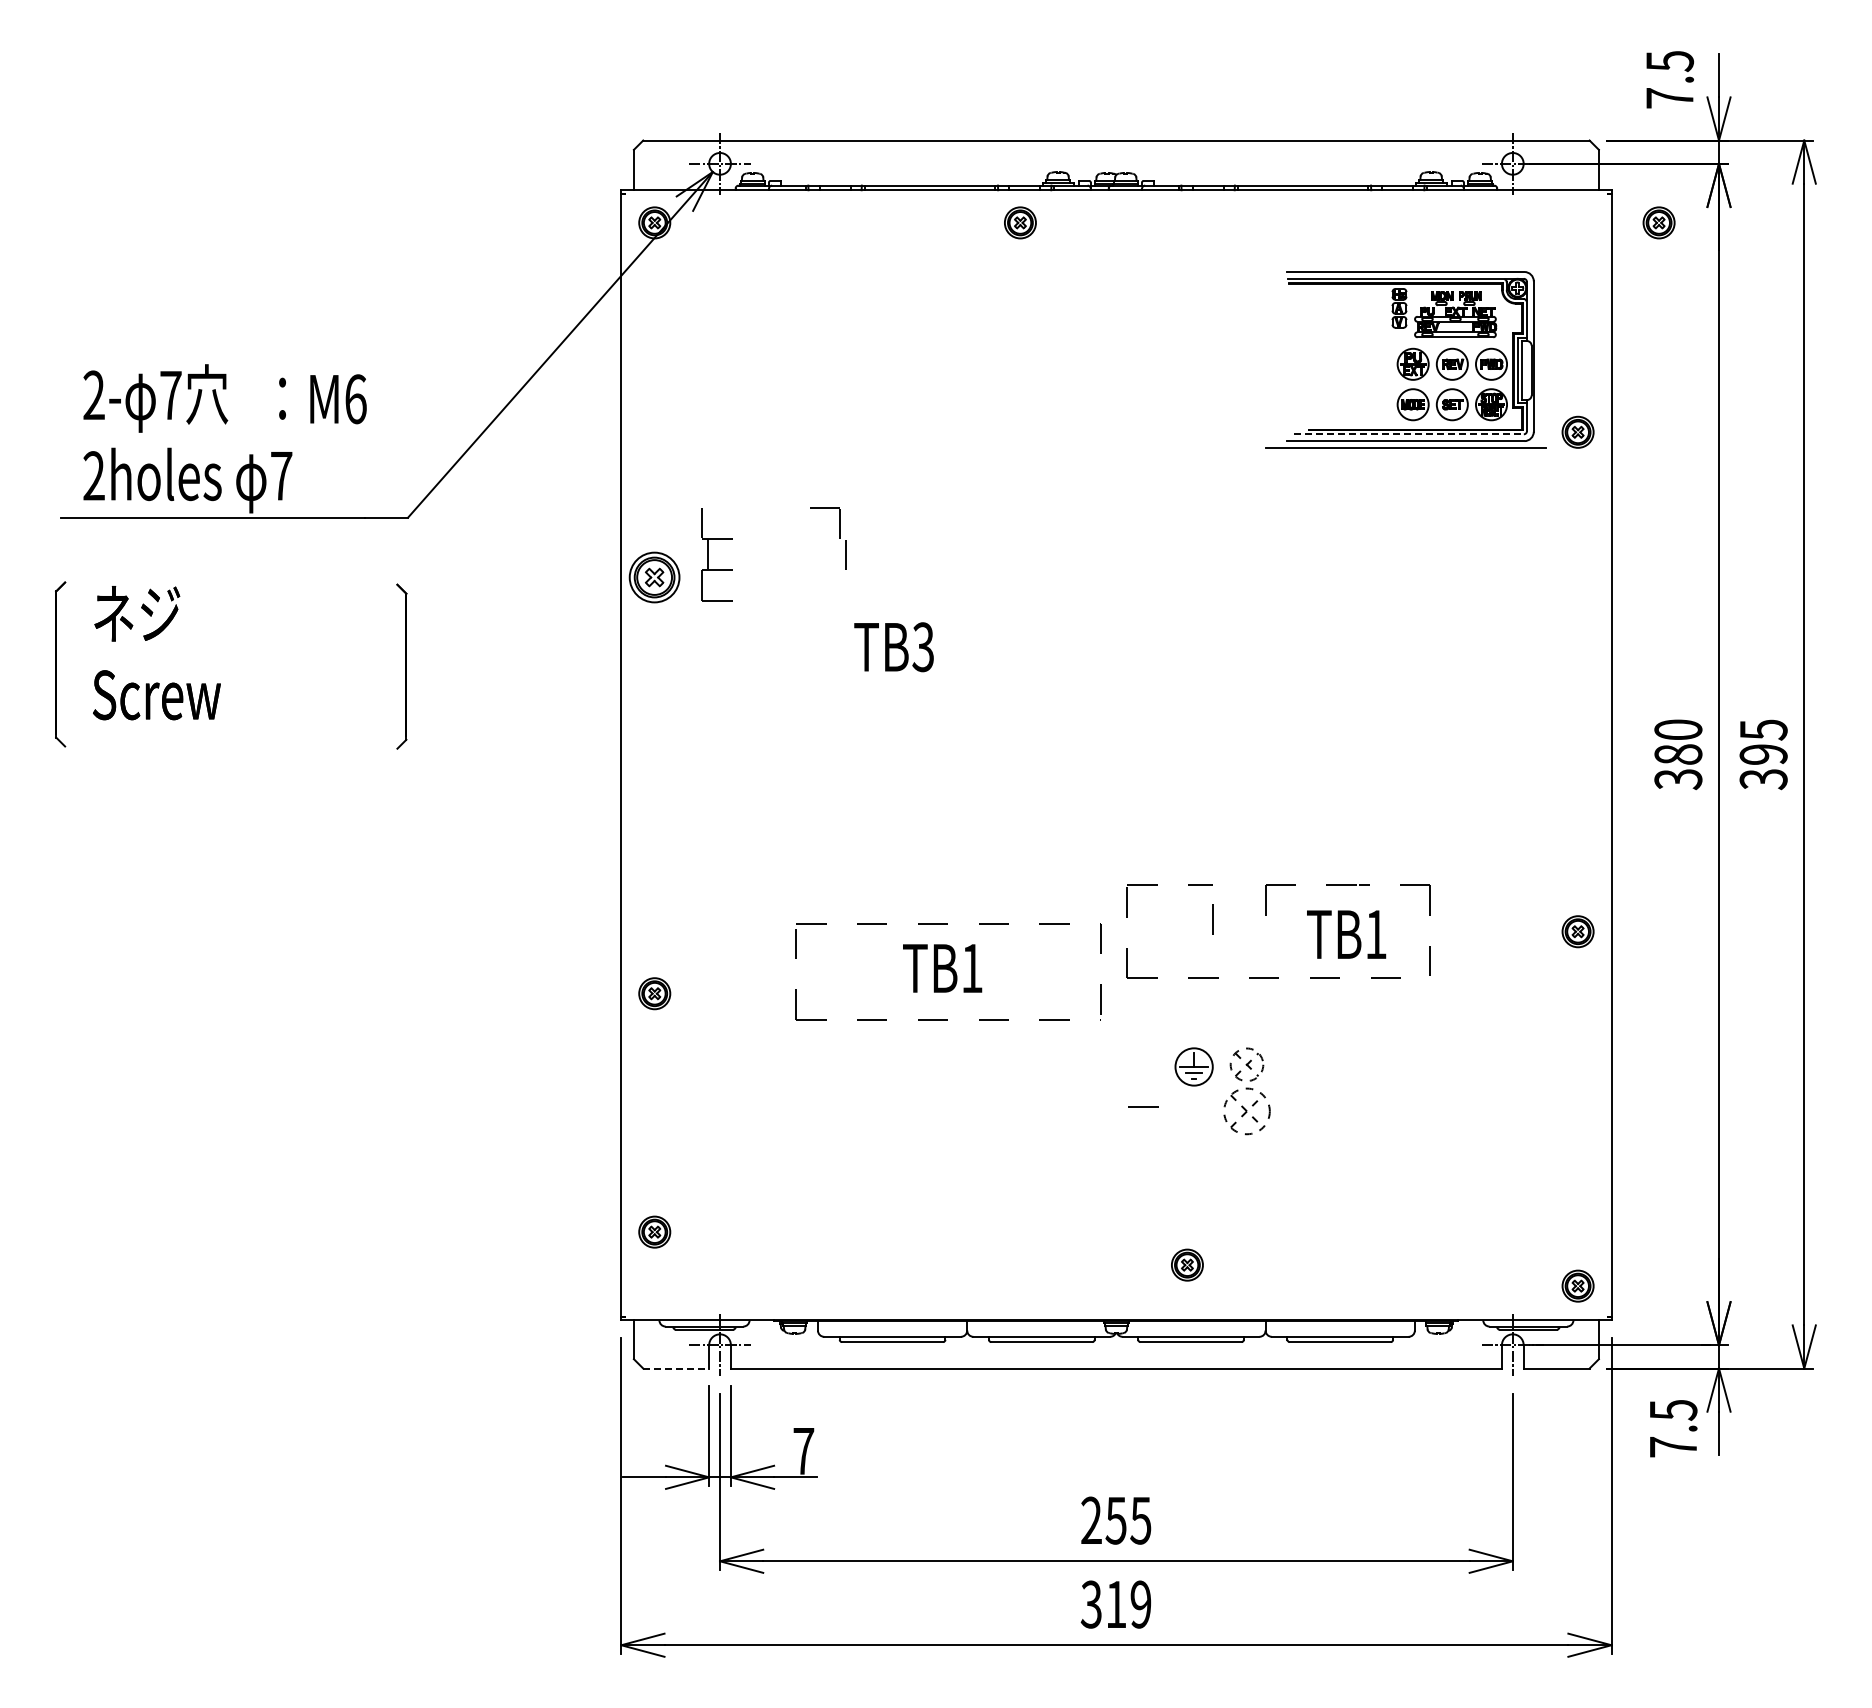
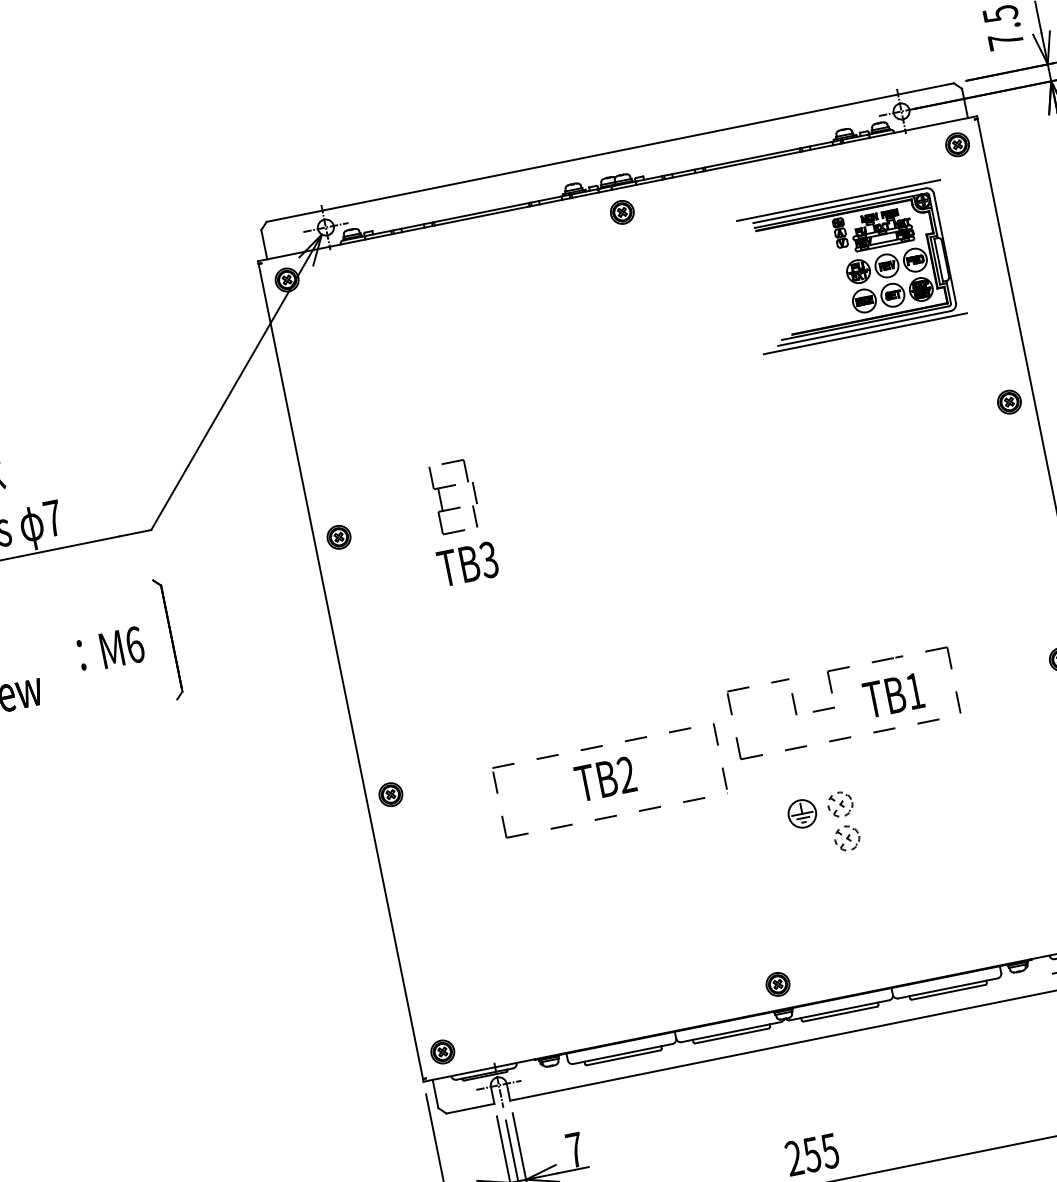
part: (1020, 222) -> (622, 212), moved
part: (1658, 222) -> (957, 144), moved
line: (1405, 264) -> (838, 200), added
text: (322, 399) -> (110, 650), moved
part: (1577, 431) -> (1008, 401), moved
line: (1409, 434) -> (866, 323), dashed -> solid
part: (708, 554) -> (440, 499), moved
part: (654, 576) -> (338, 536), size x0.62
line: (840, 585) -> (475, 516), added
text: (893, 647) -> (467, 564), moved
text: (971, 967) -> (626, 774), TB1 -> TB2
part: (654, 993) -> (390, 794), moved
line: (1143, 1106) -> (823, 709), moved
part: (1246, 1111) -> (846, 838), size x0.71
part: (654, 1231) -> (442, 1051), moved
part: (1187, 1264) -> (777, 983), moved
line: (676, 1368) -> (470, 1108), dashed -> solid

